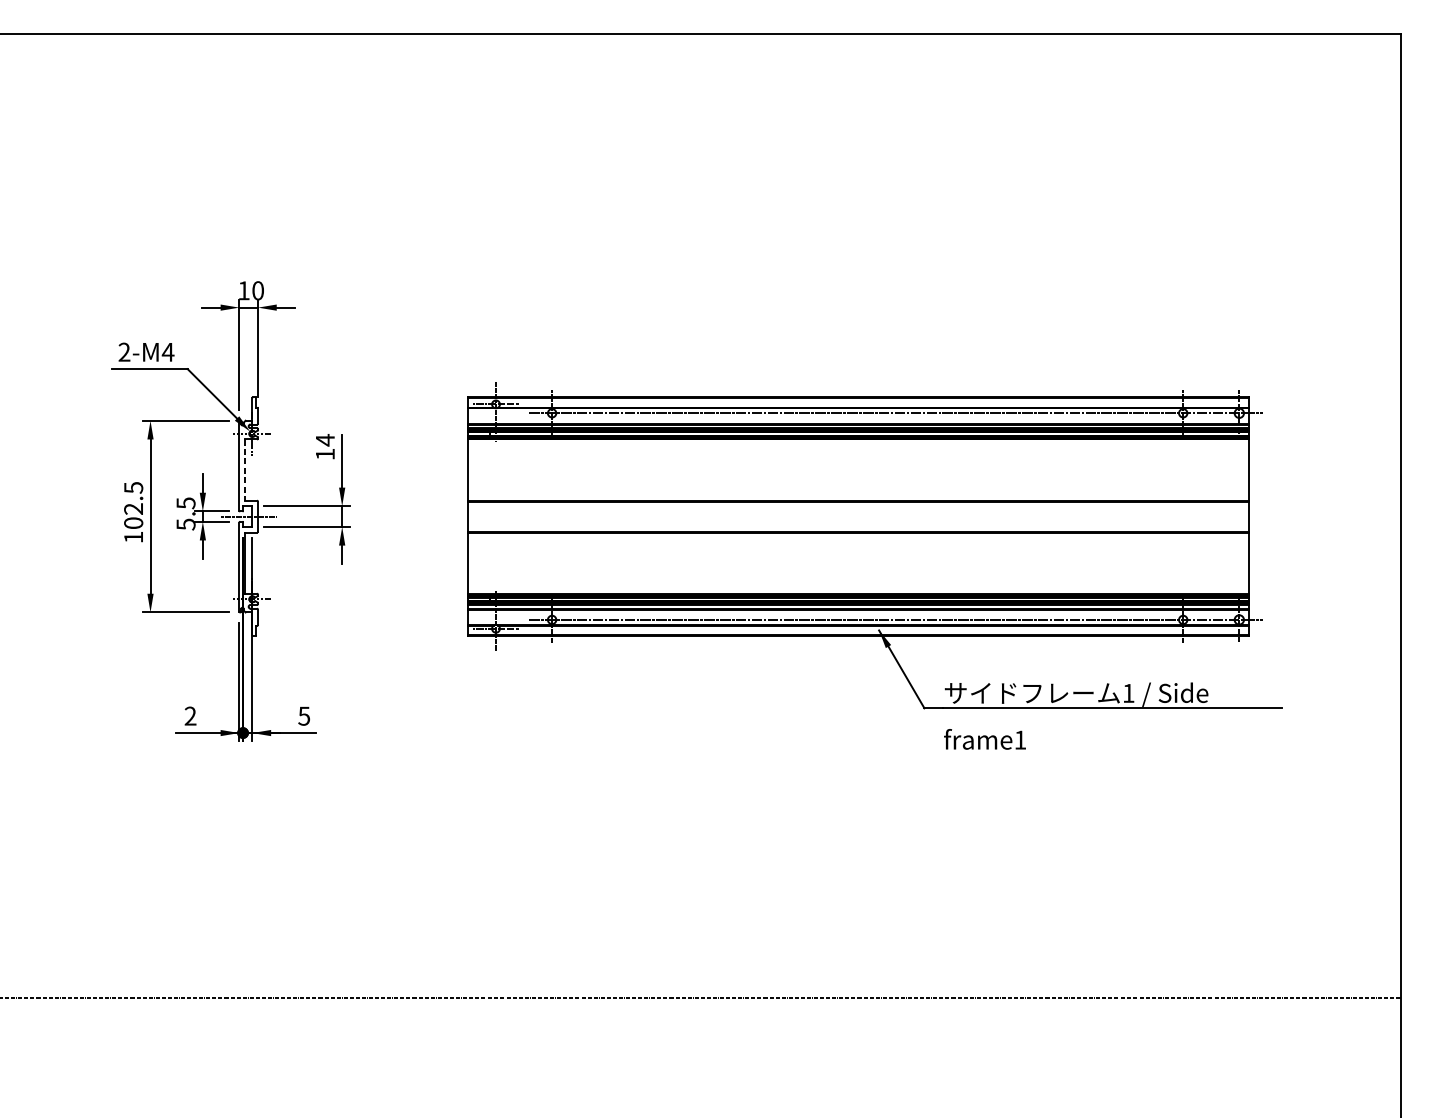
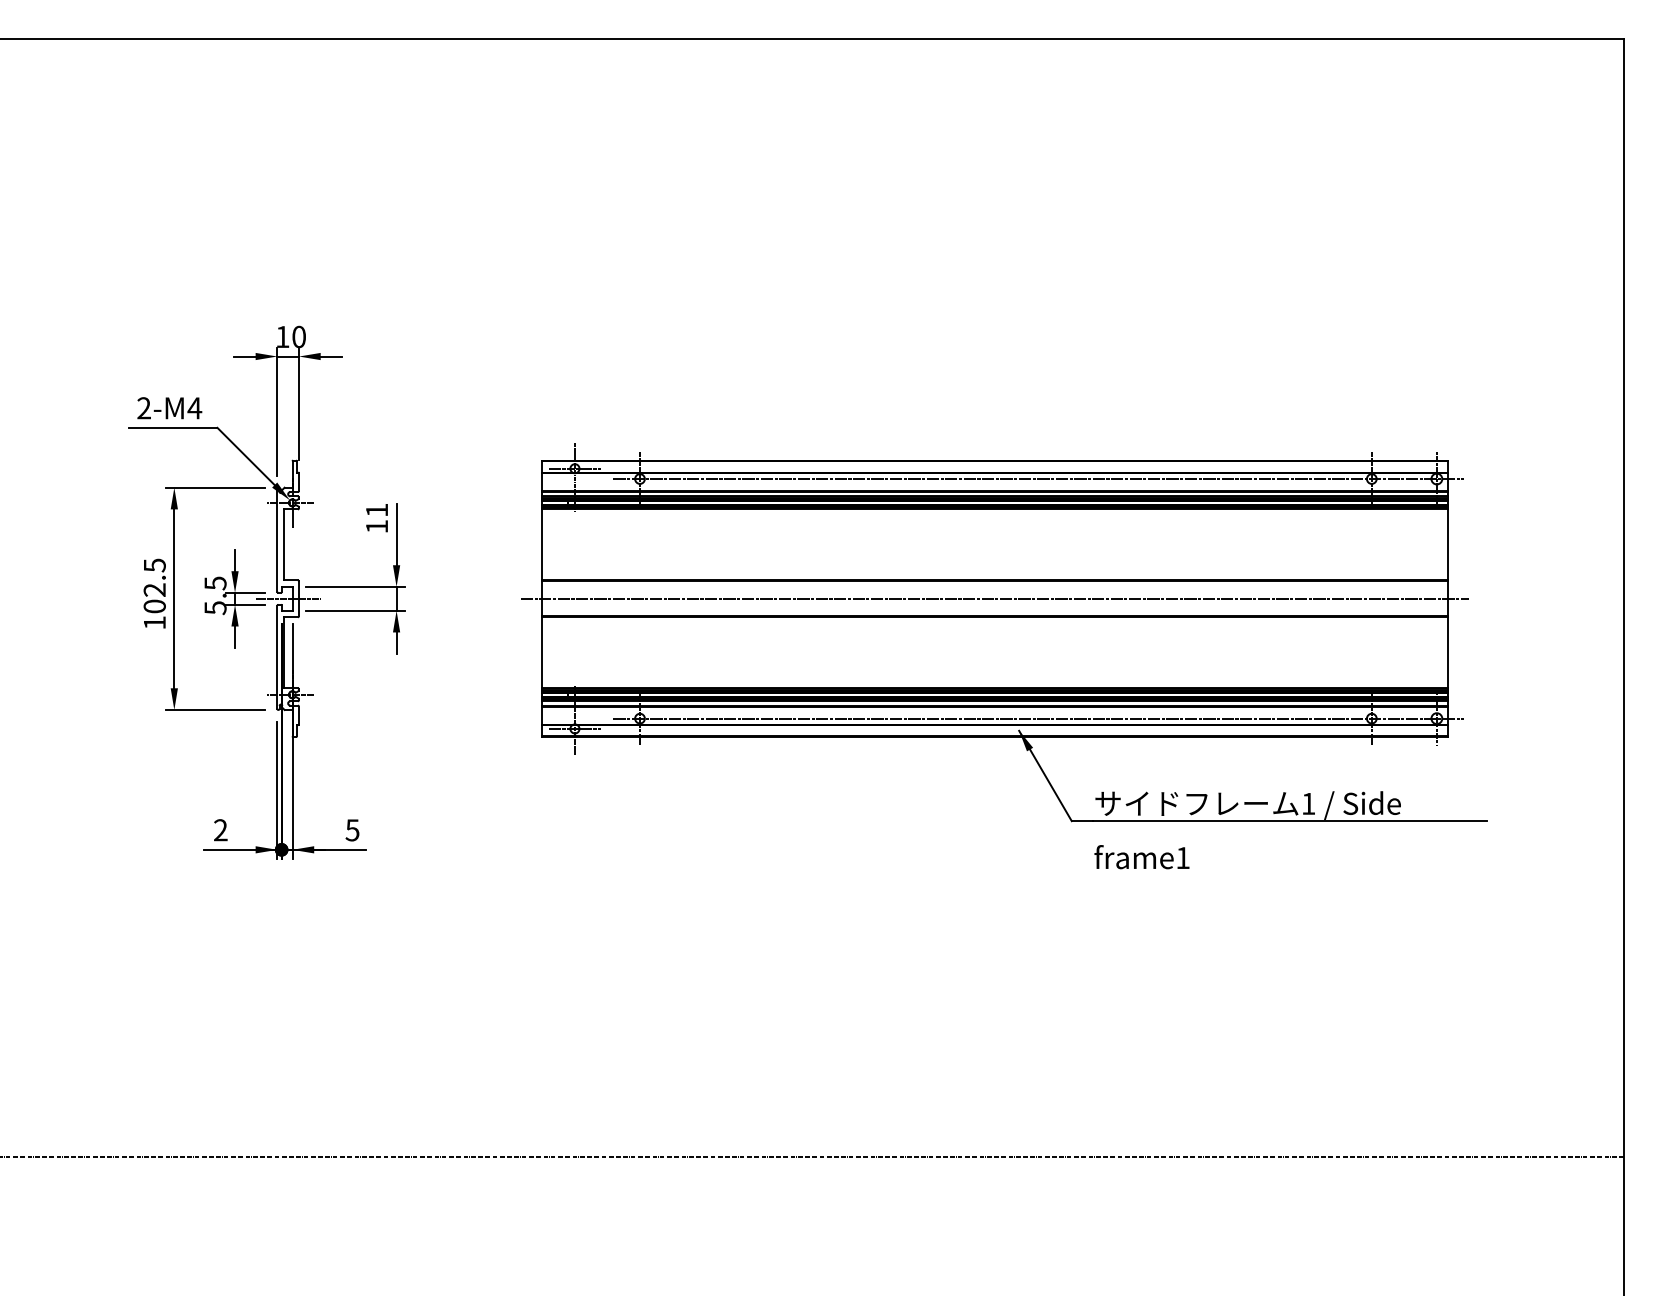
text: (324, 440) -> (376, 510), 14 -> 11
line: (244, 469) -> (283, 544), dashed -> solid
line: (857, 516) -> (994, 598), added

